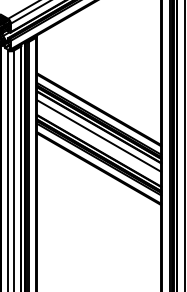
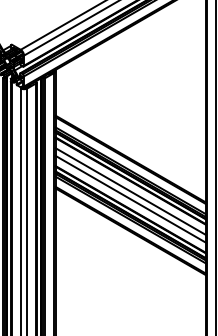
line: (99, 142) -> (131, 199), added

